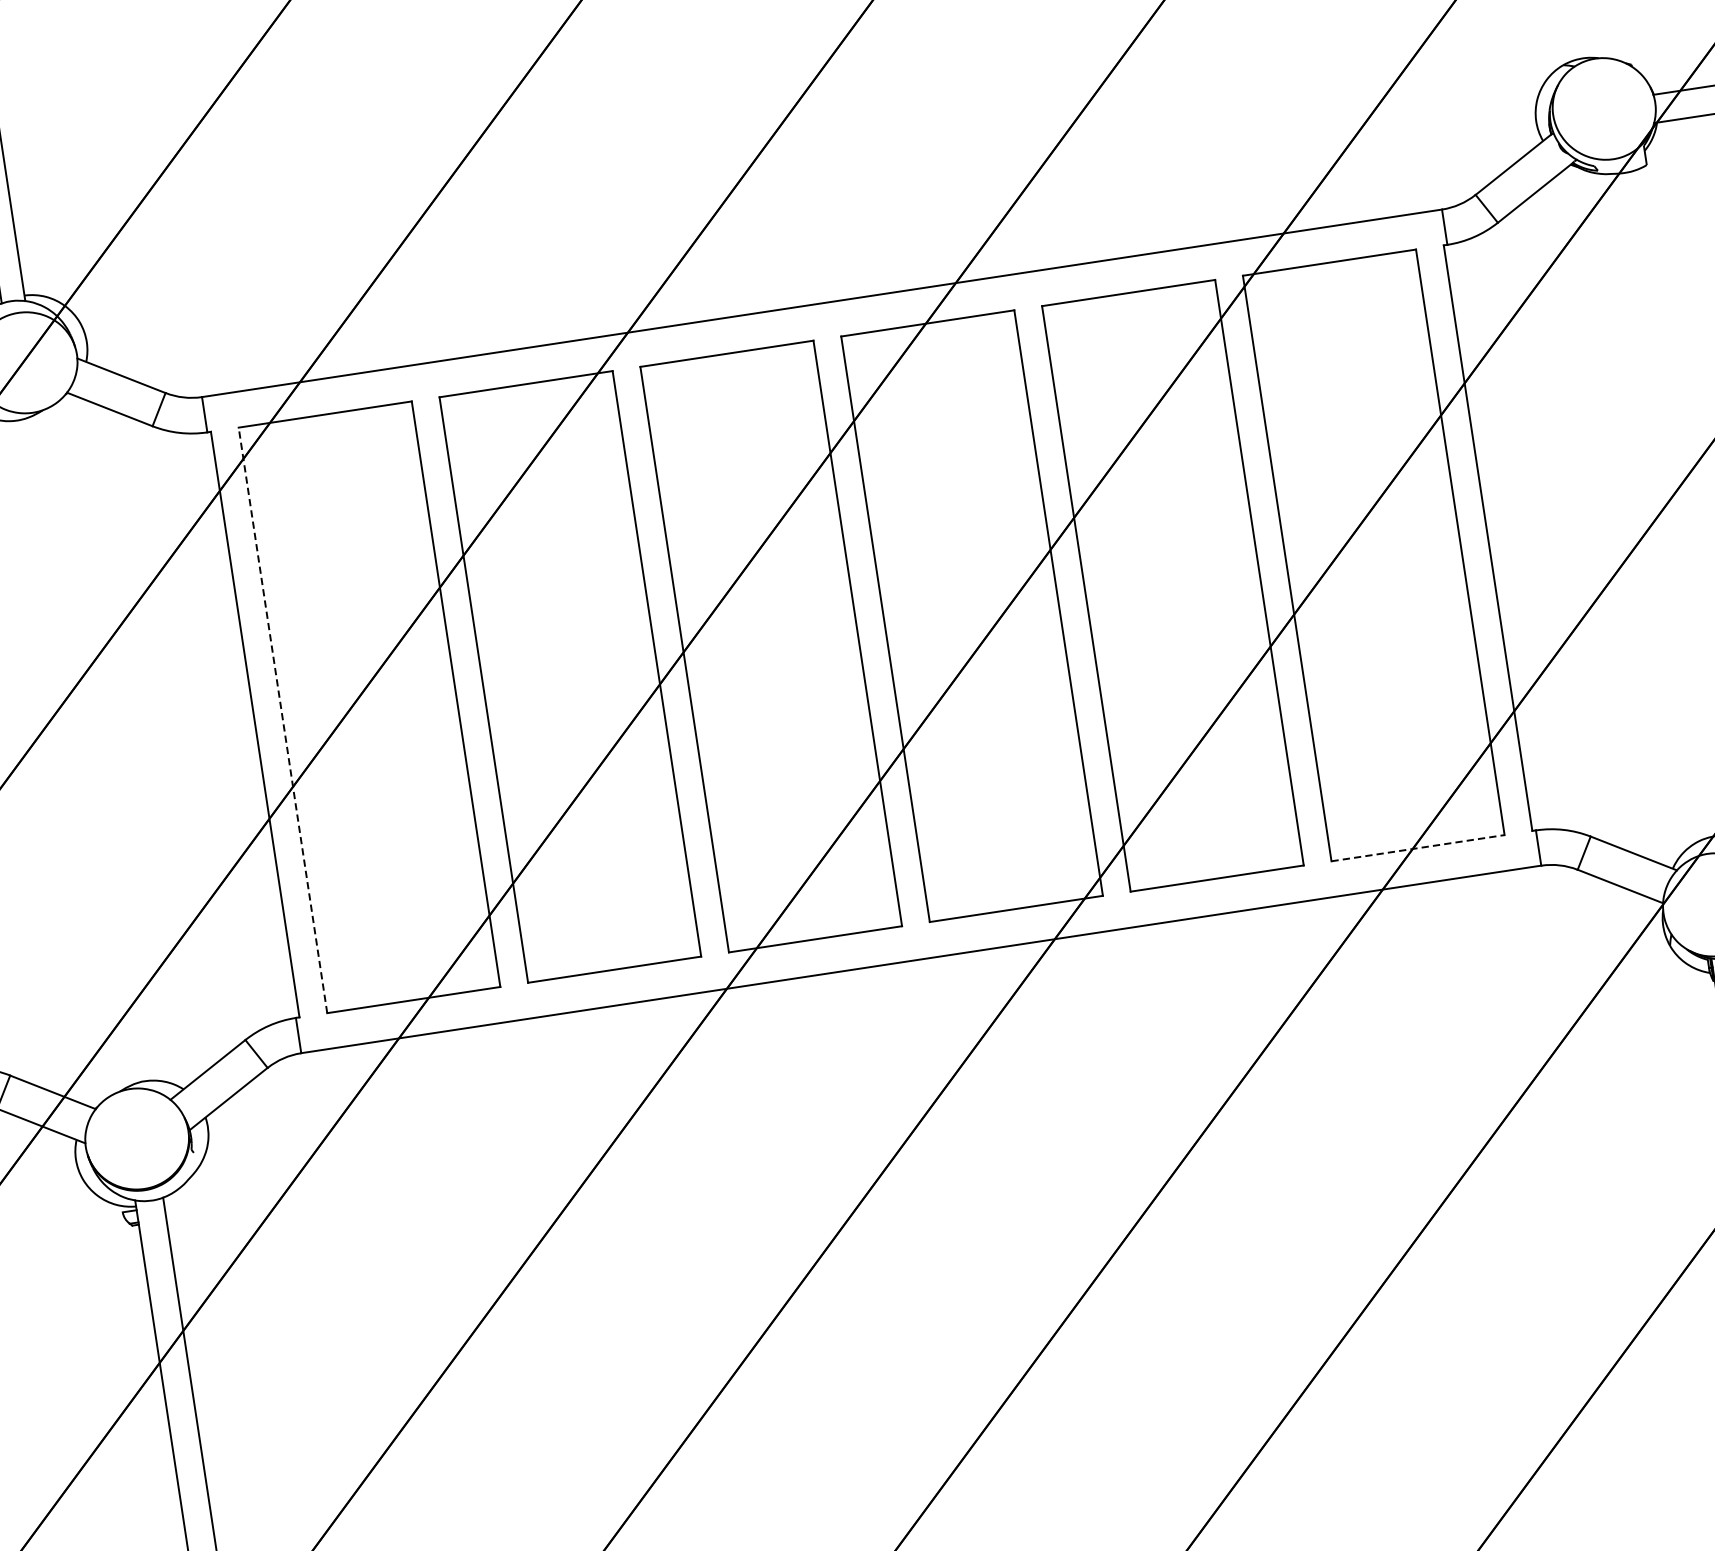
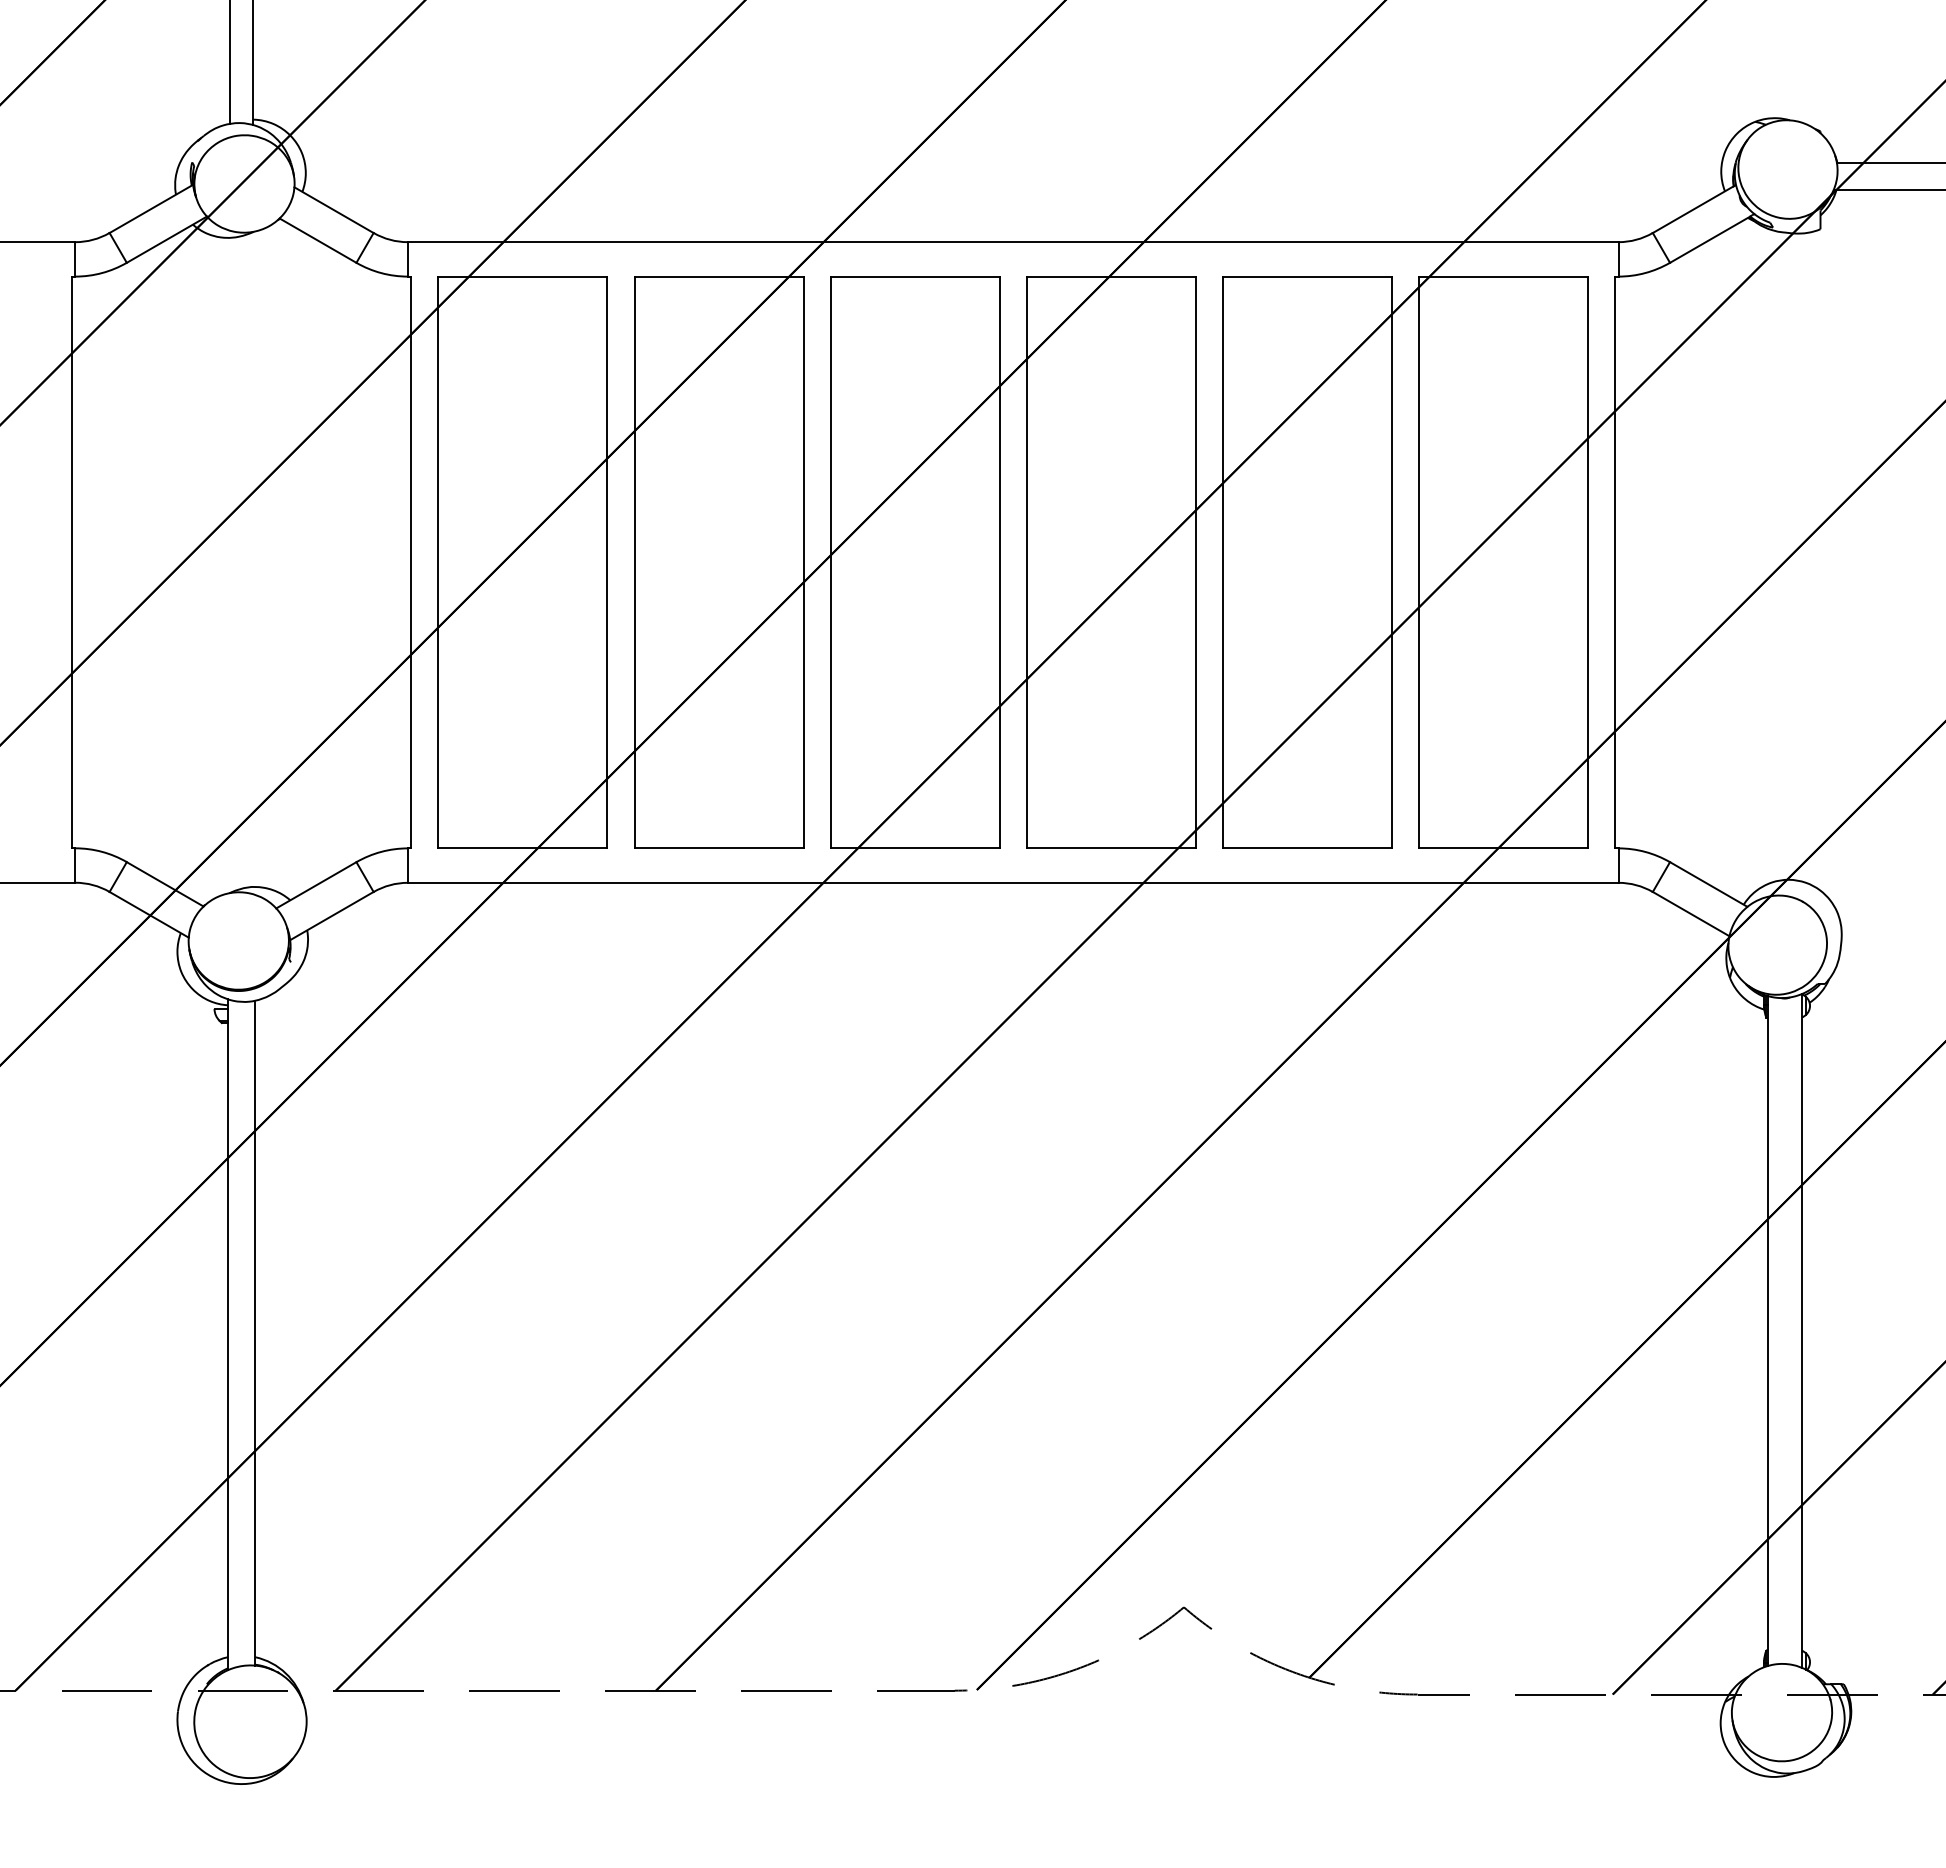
line: (283, 720) -> (438, 562), dashed -> solid
line: (1418, 848) -> (1503, 848), dashed -> solid

